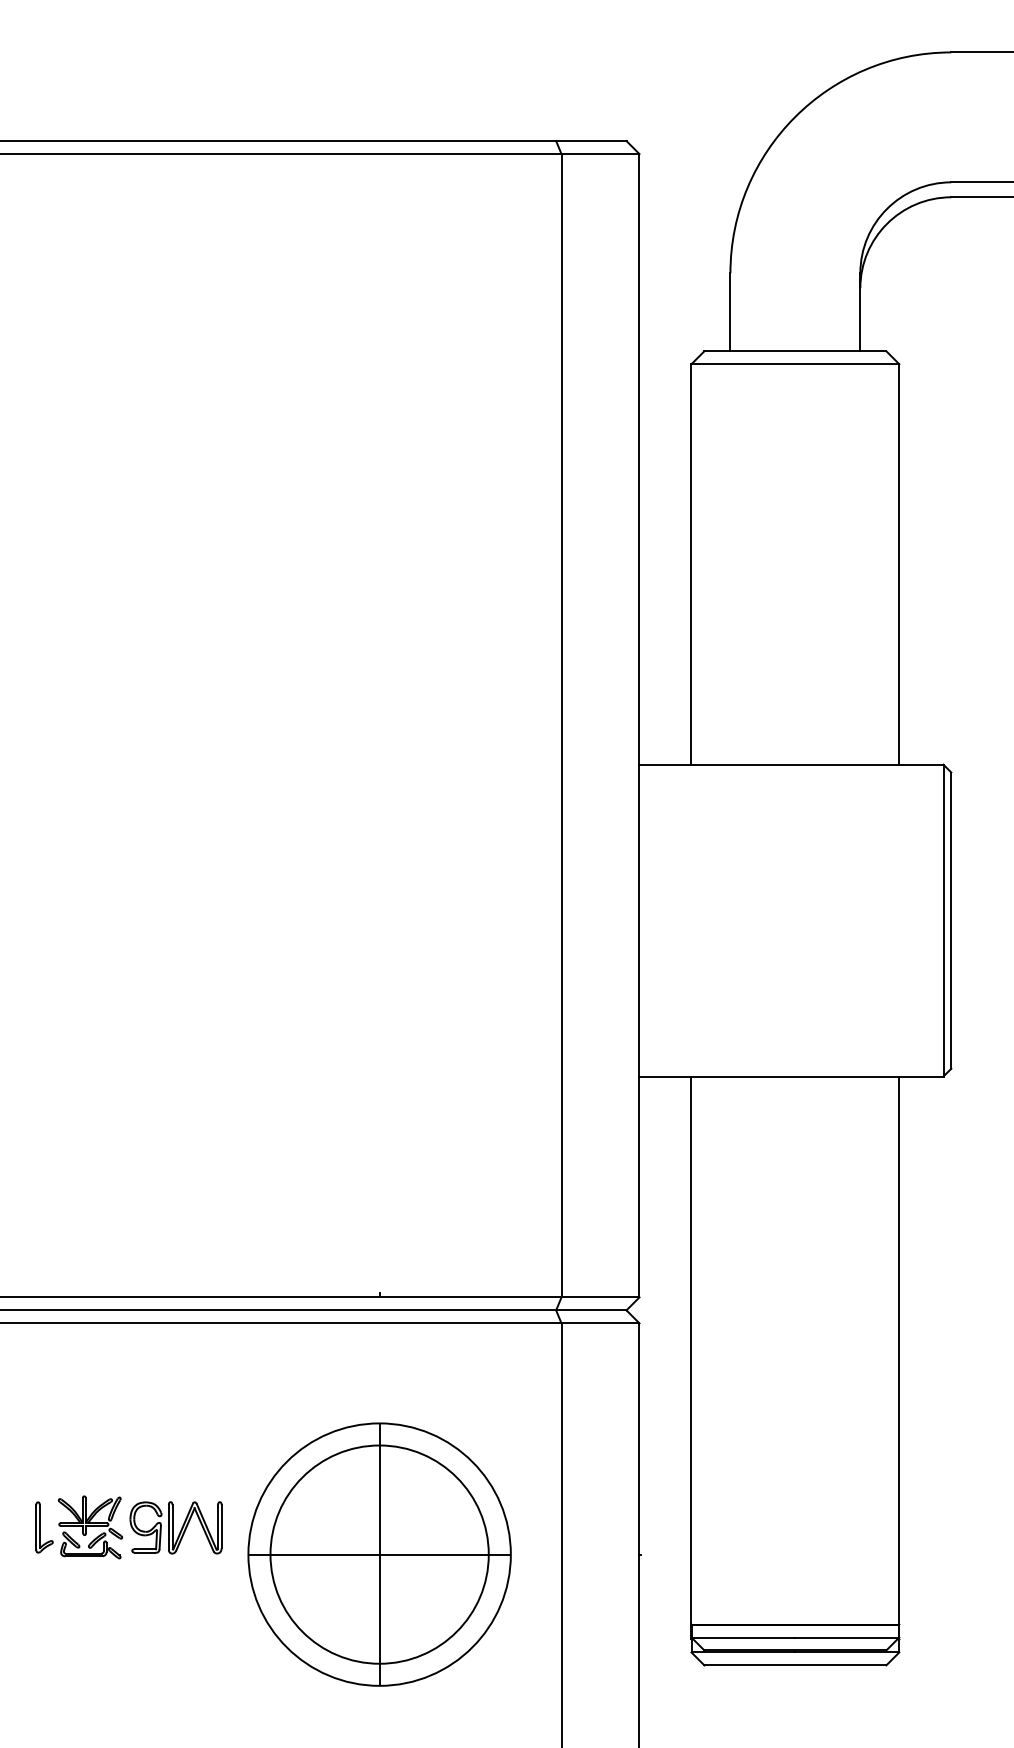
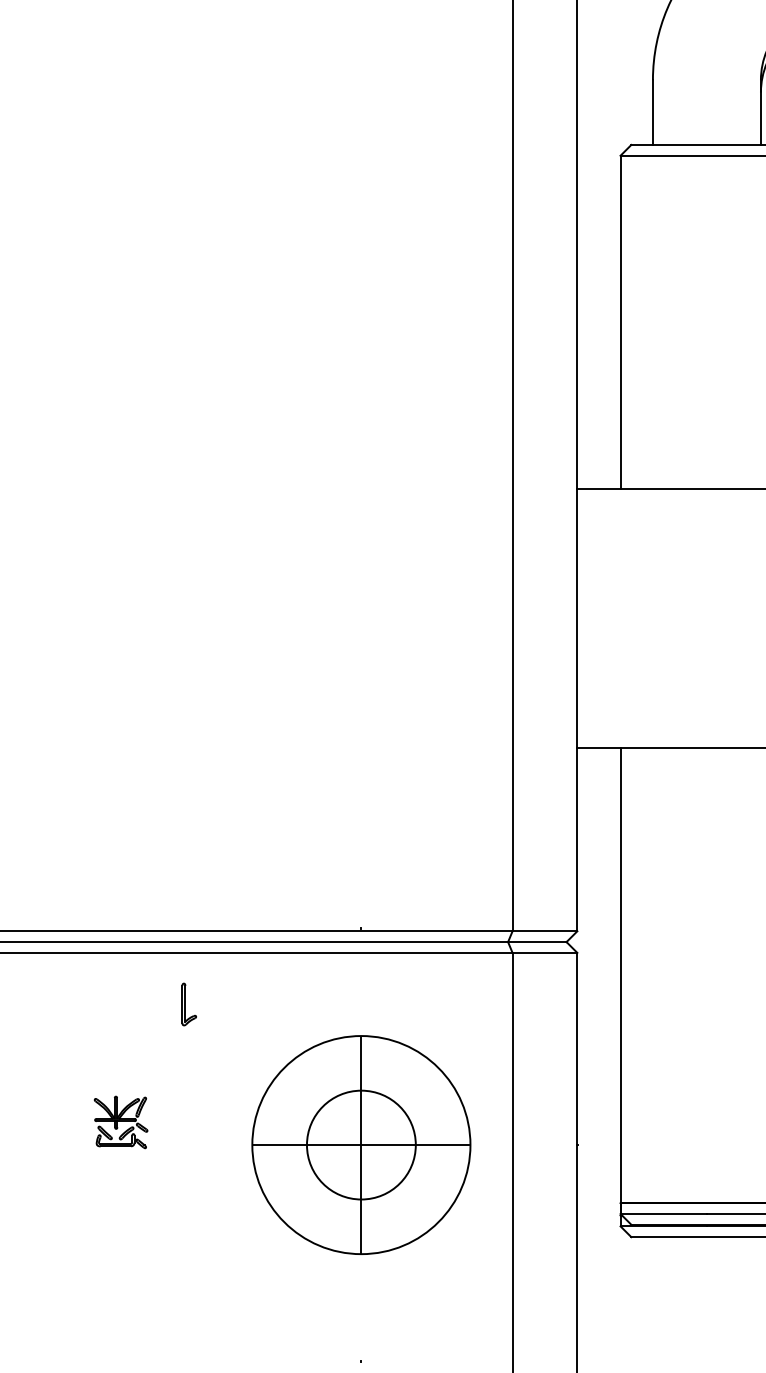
part: (44, 1527) -> (189, 1004), moved
part: (175, 1527) -> (191, 1122), removed
circle: (379, 1554) -> (361, 1144), size x0.6

